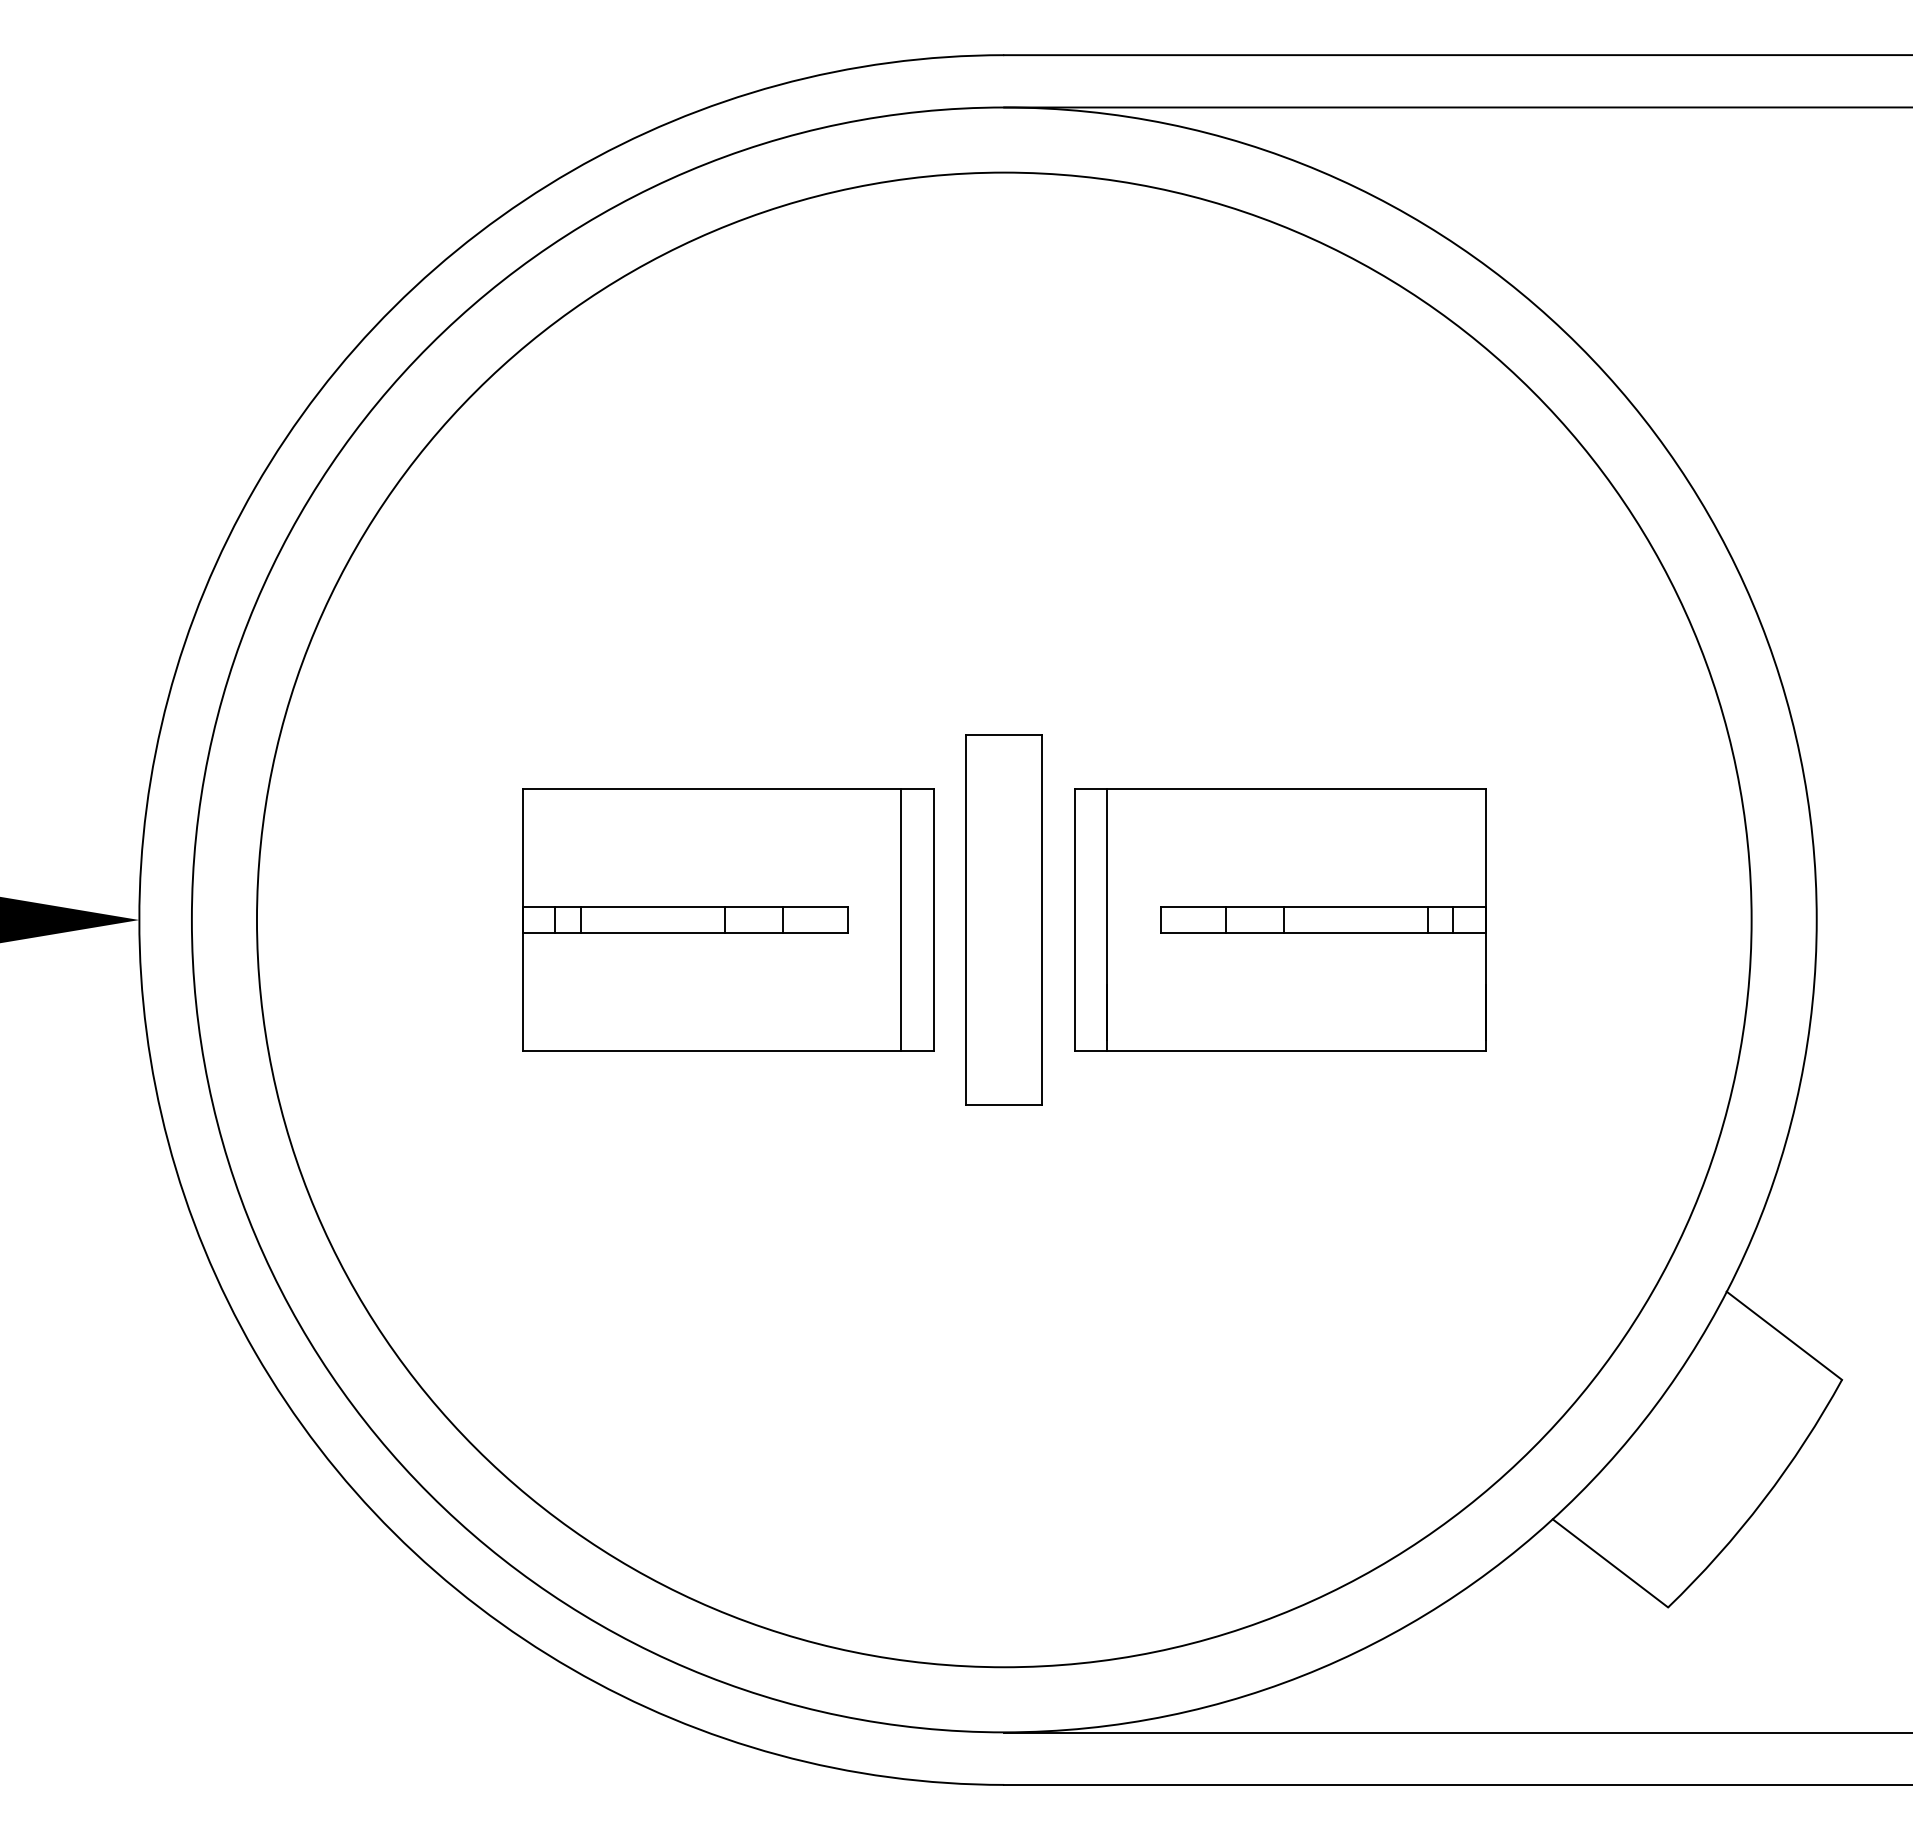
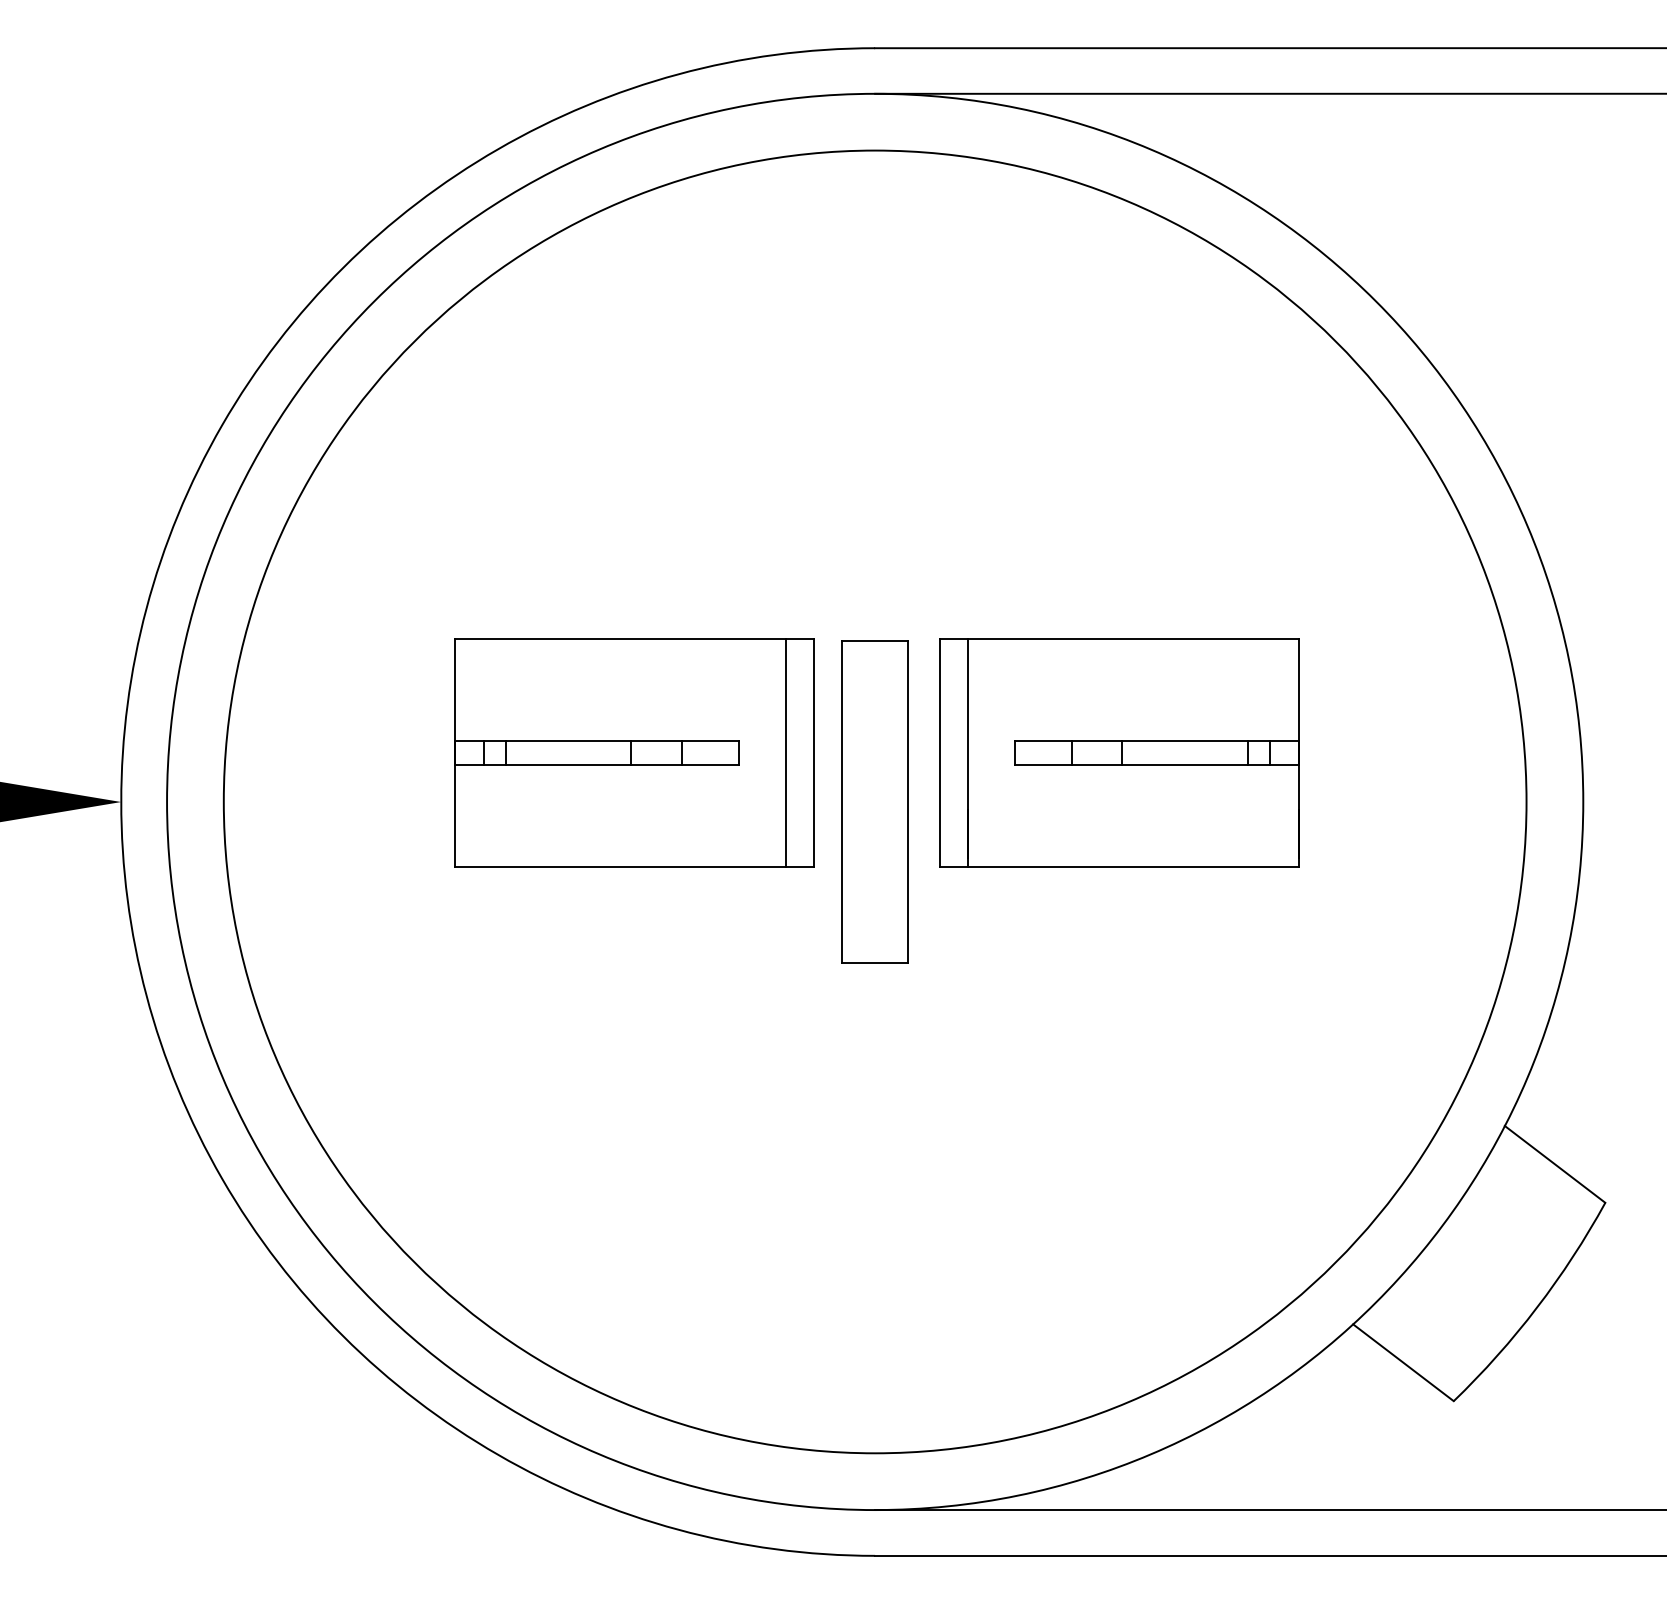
part: (728, 919) -> (634, 752), moved
part: (1280, 919) -> (1119, 752), moved

